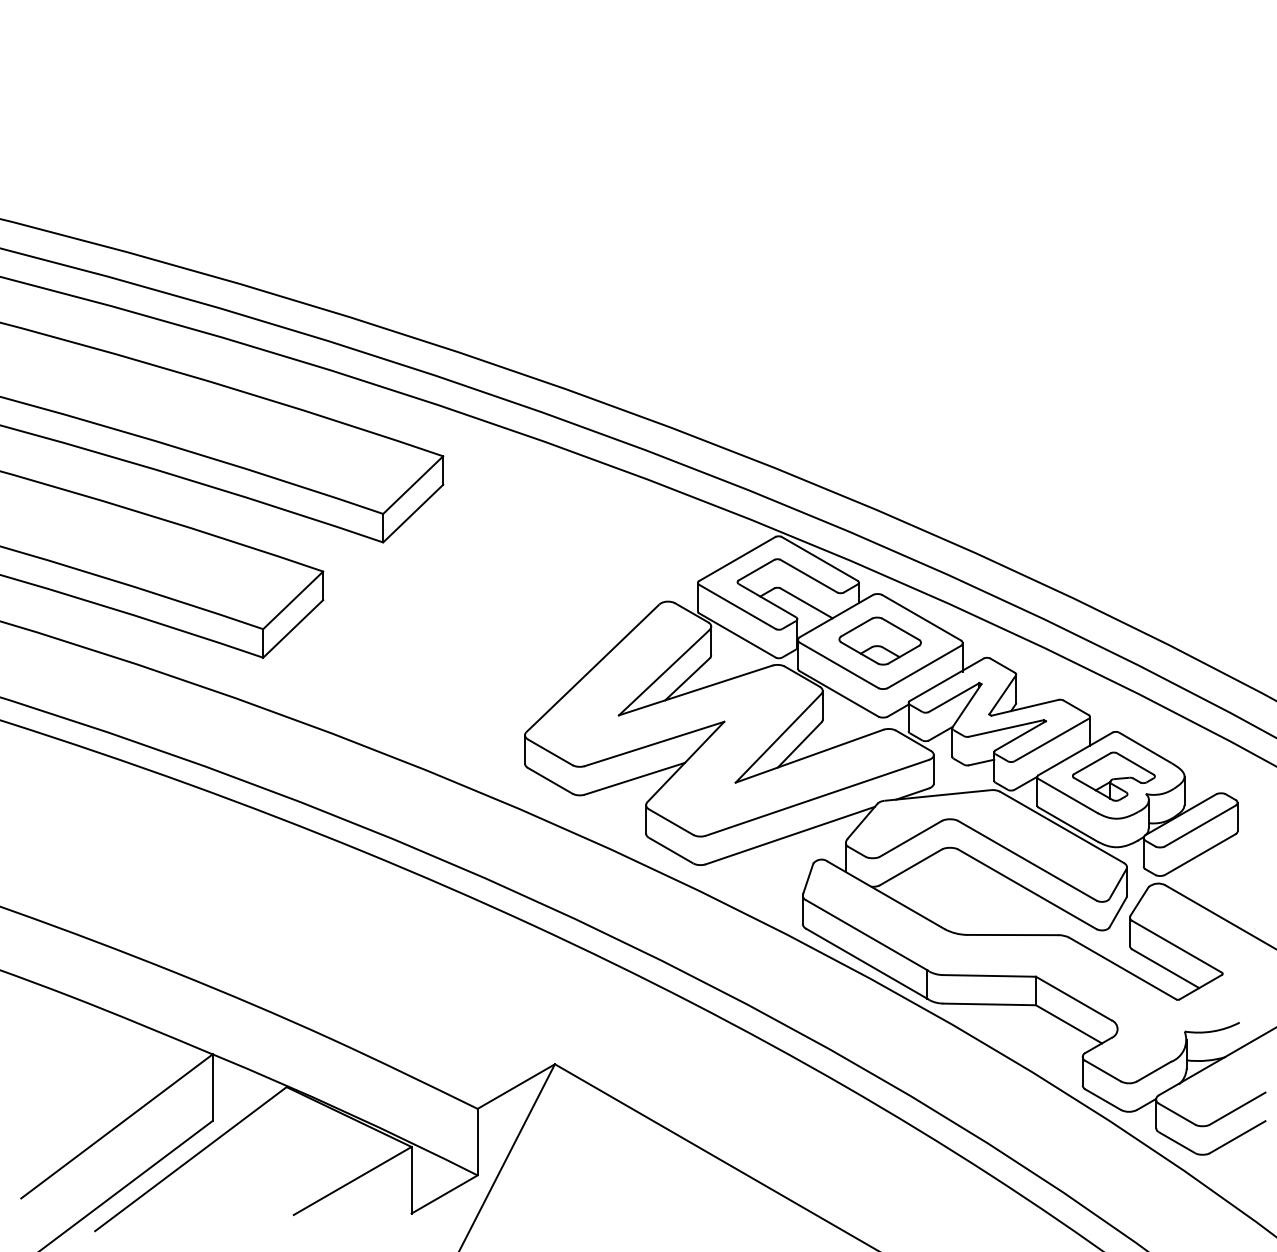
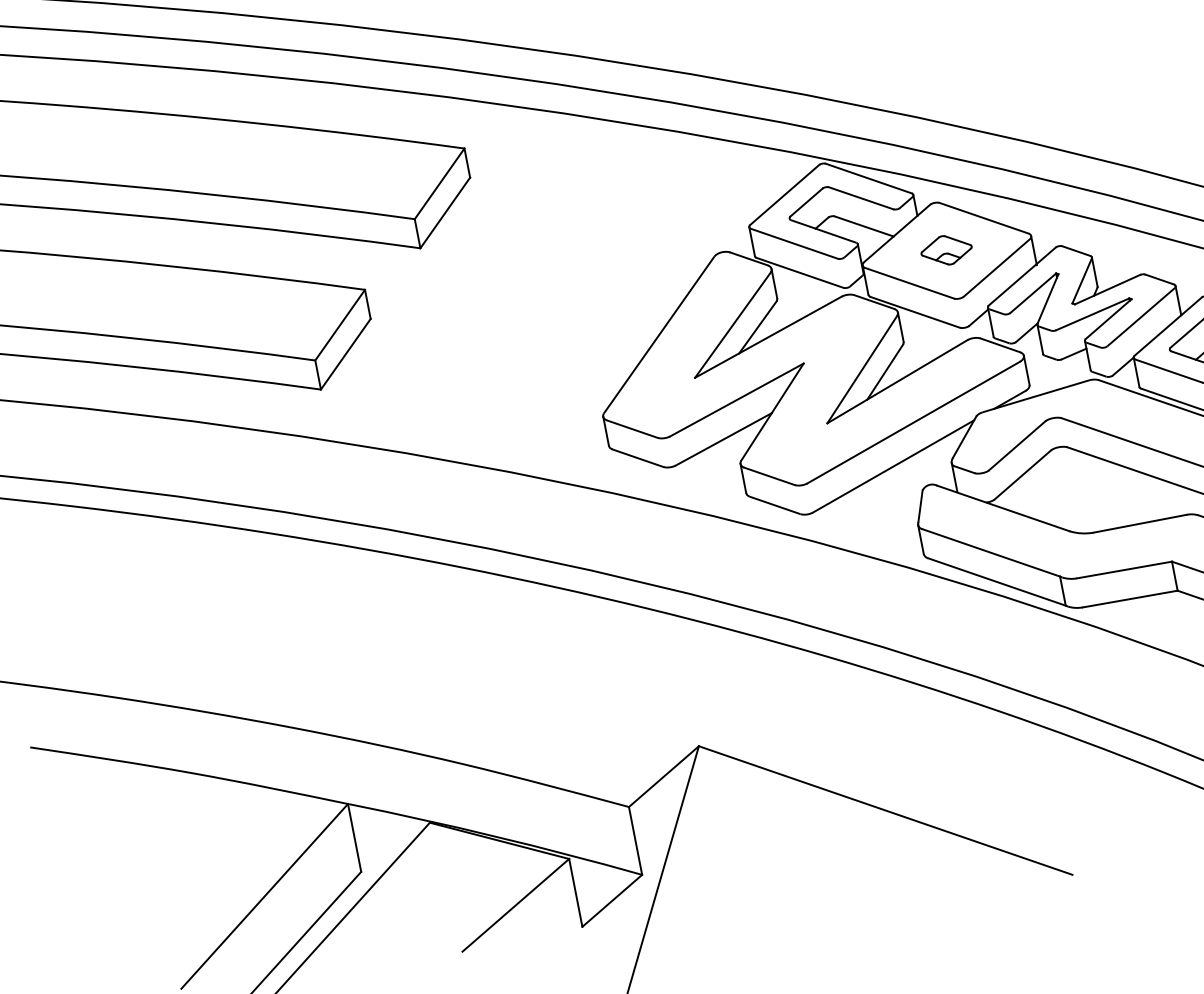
part: (879, 640) -> (945, 249), size x0.6

